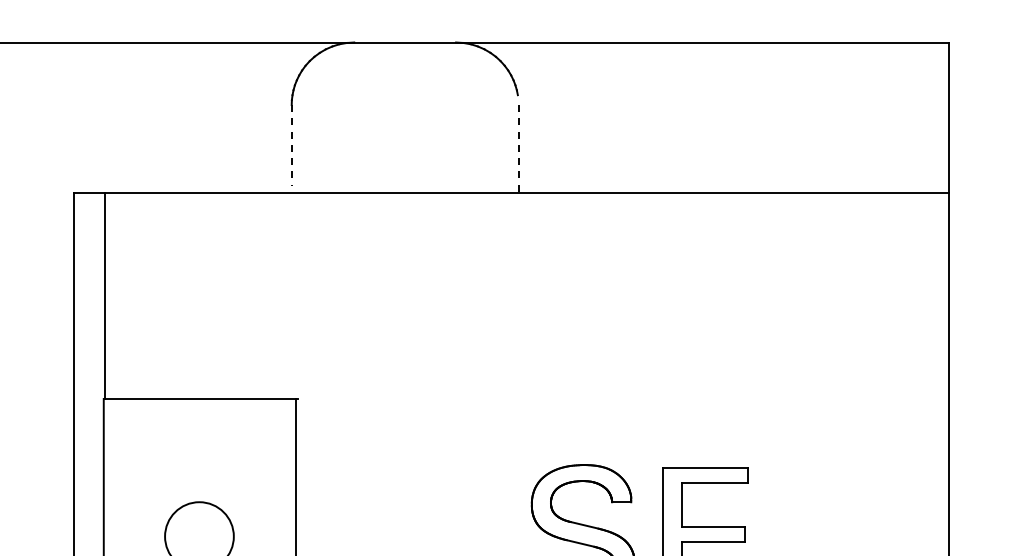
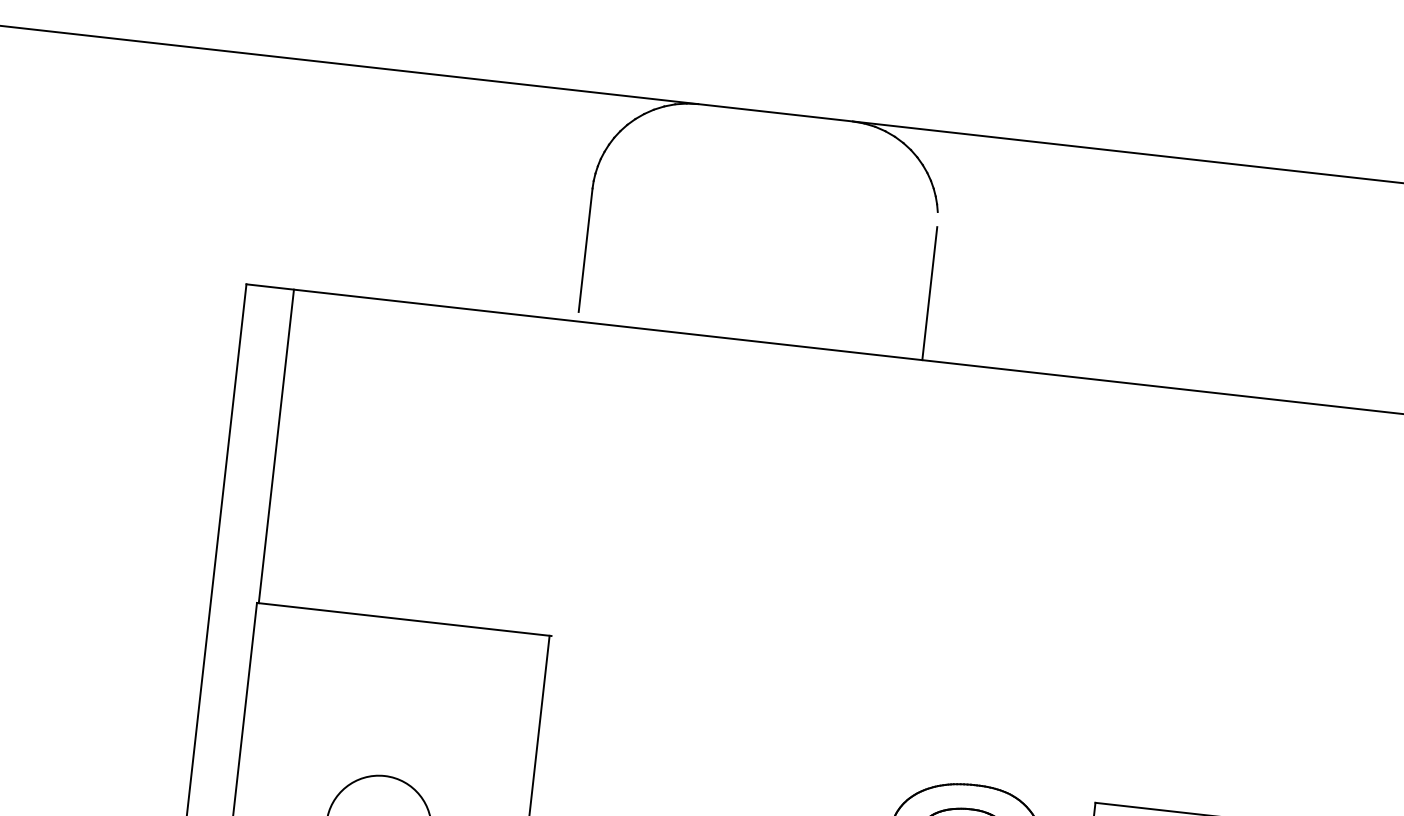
line: (291, 145) -> (585, 249), dashed -> solid
line: (518, 148) -> (929, 293), dashed -> solid

